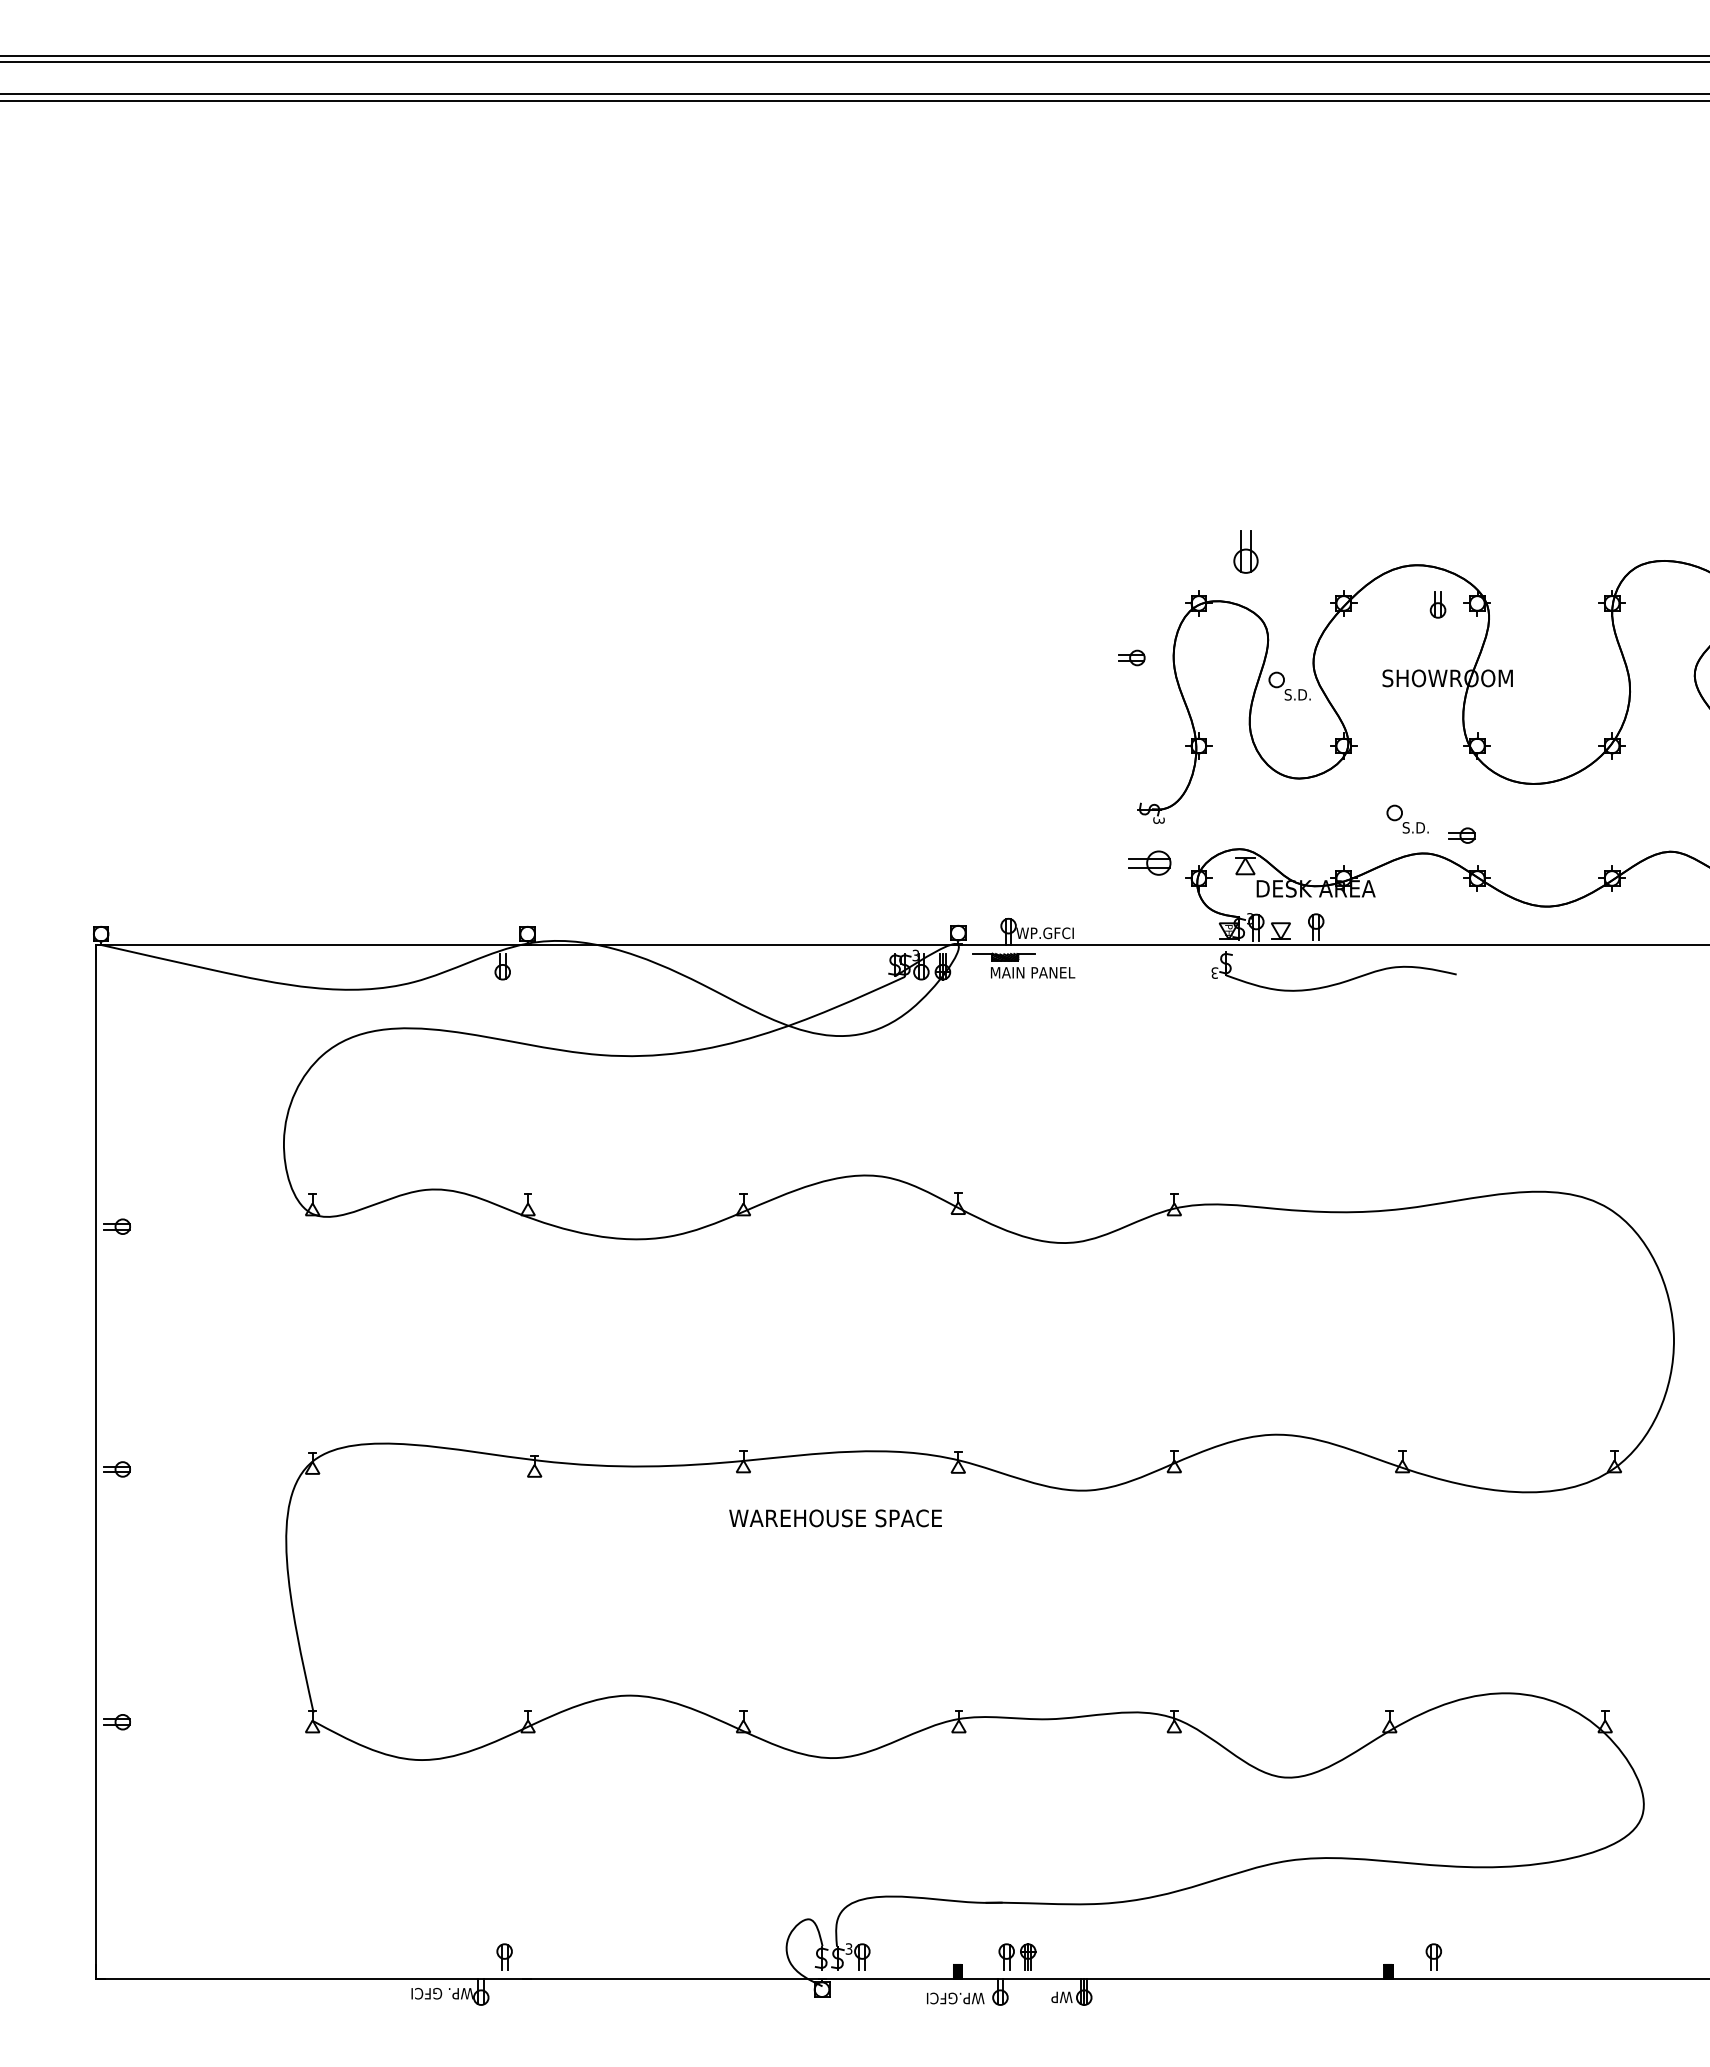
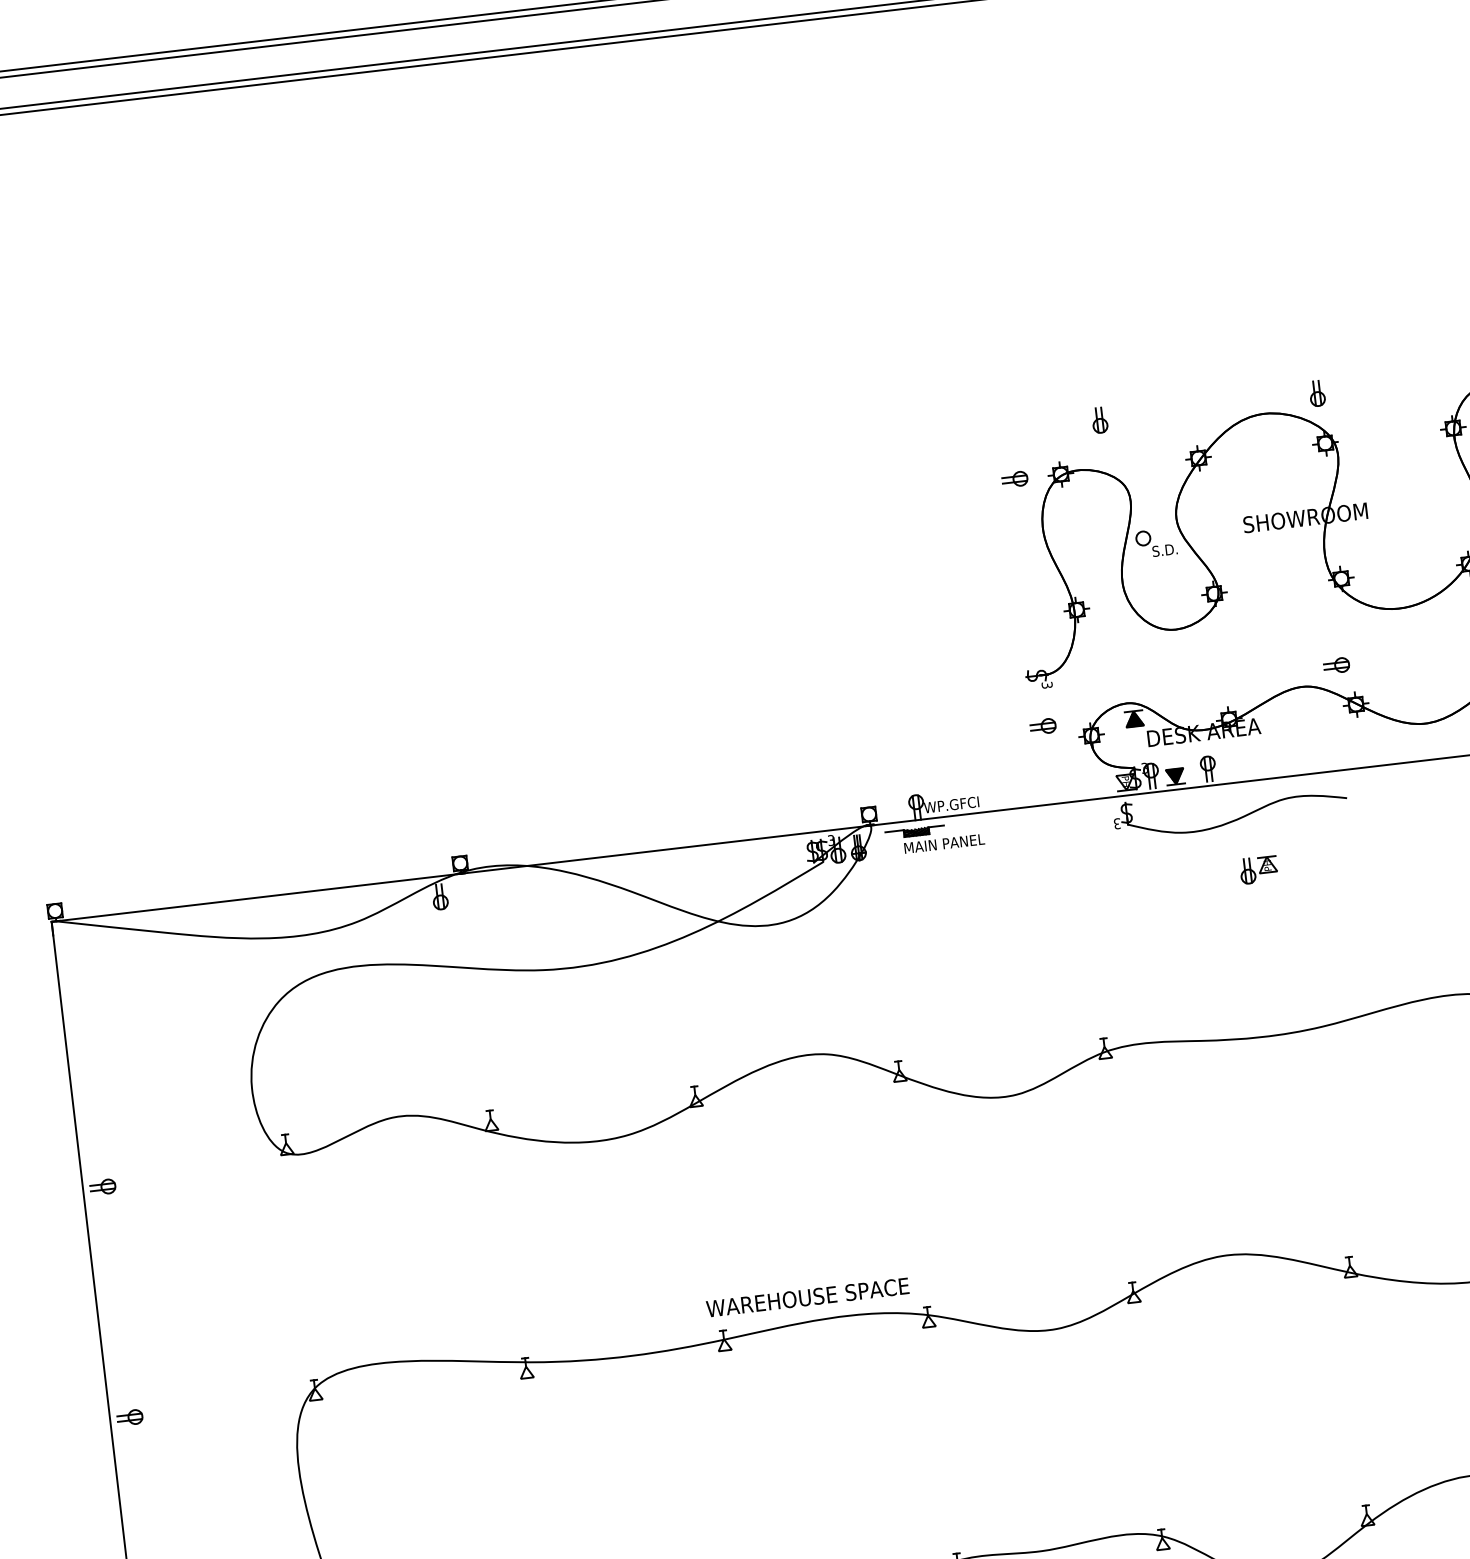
part: (1245, 551) -> (1099, 419), size x0.62
part: (1437, 604) -> (1316, 393), moved
part: (1131, 657) -> (1014, 479), moved
part: (1407, 818) -> (1283, 655), removed
part: (1149, 862) -> (1042, 726), size x0.62
hatch: (1245, 866) -> (1134, 719), added
hatch: (1280, 931) -> (1174, 776), added
part: (1355, 1038) -> (1258, 870), added
text: (835, 1518) -> (807, 1297), moved

